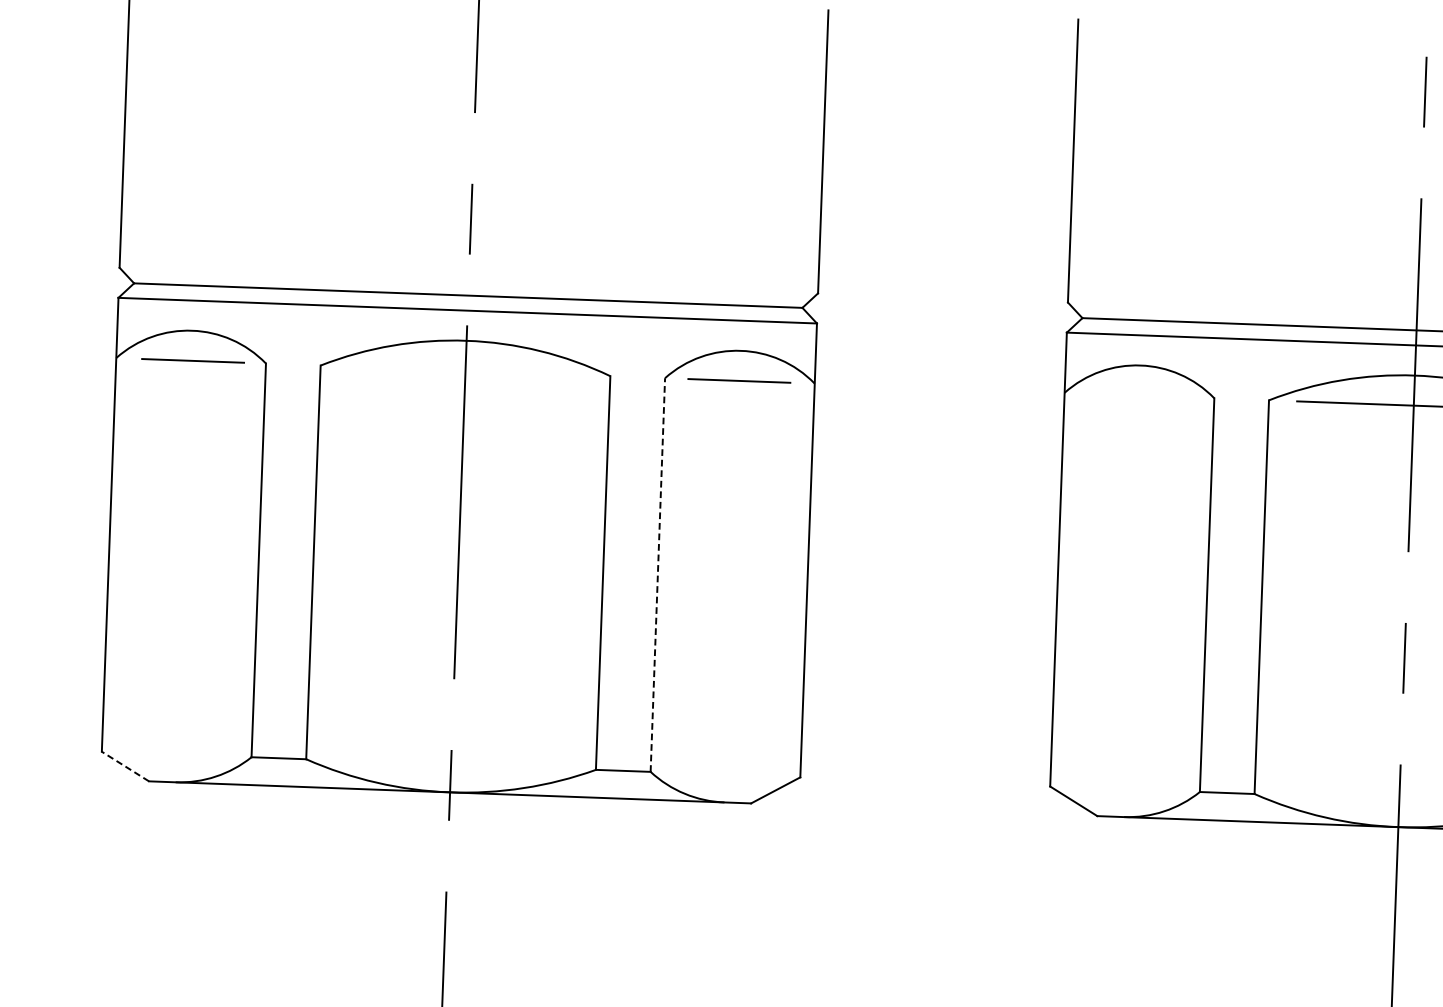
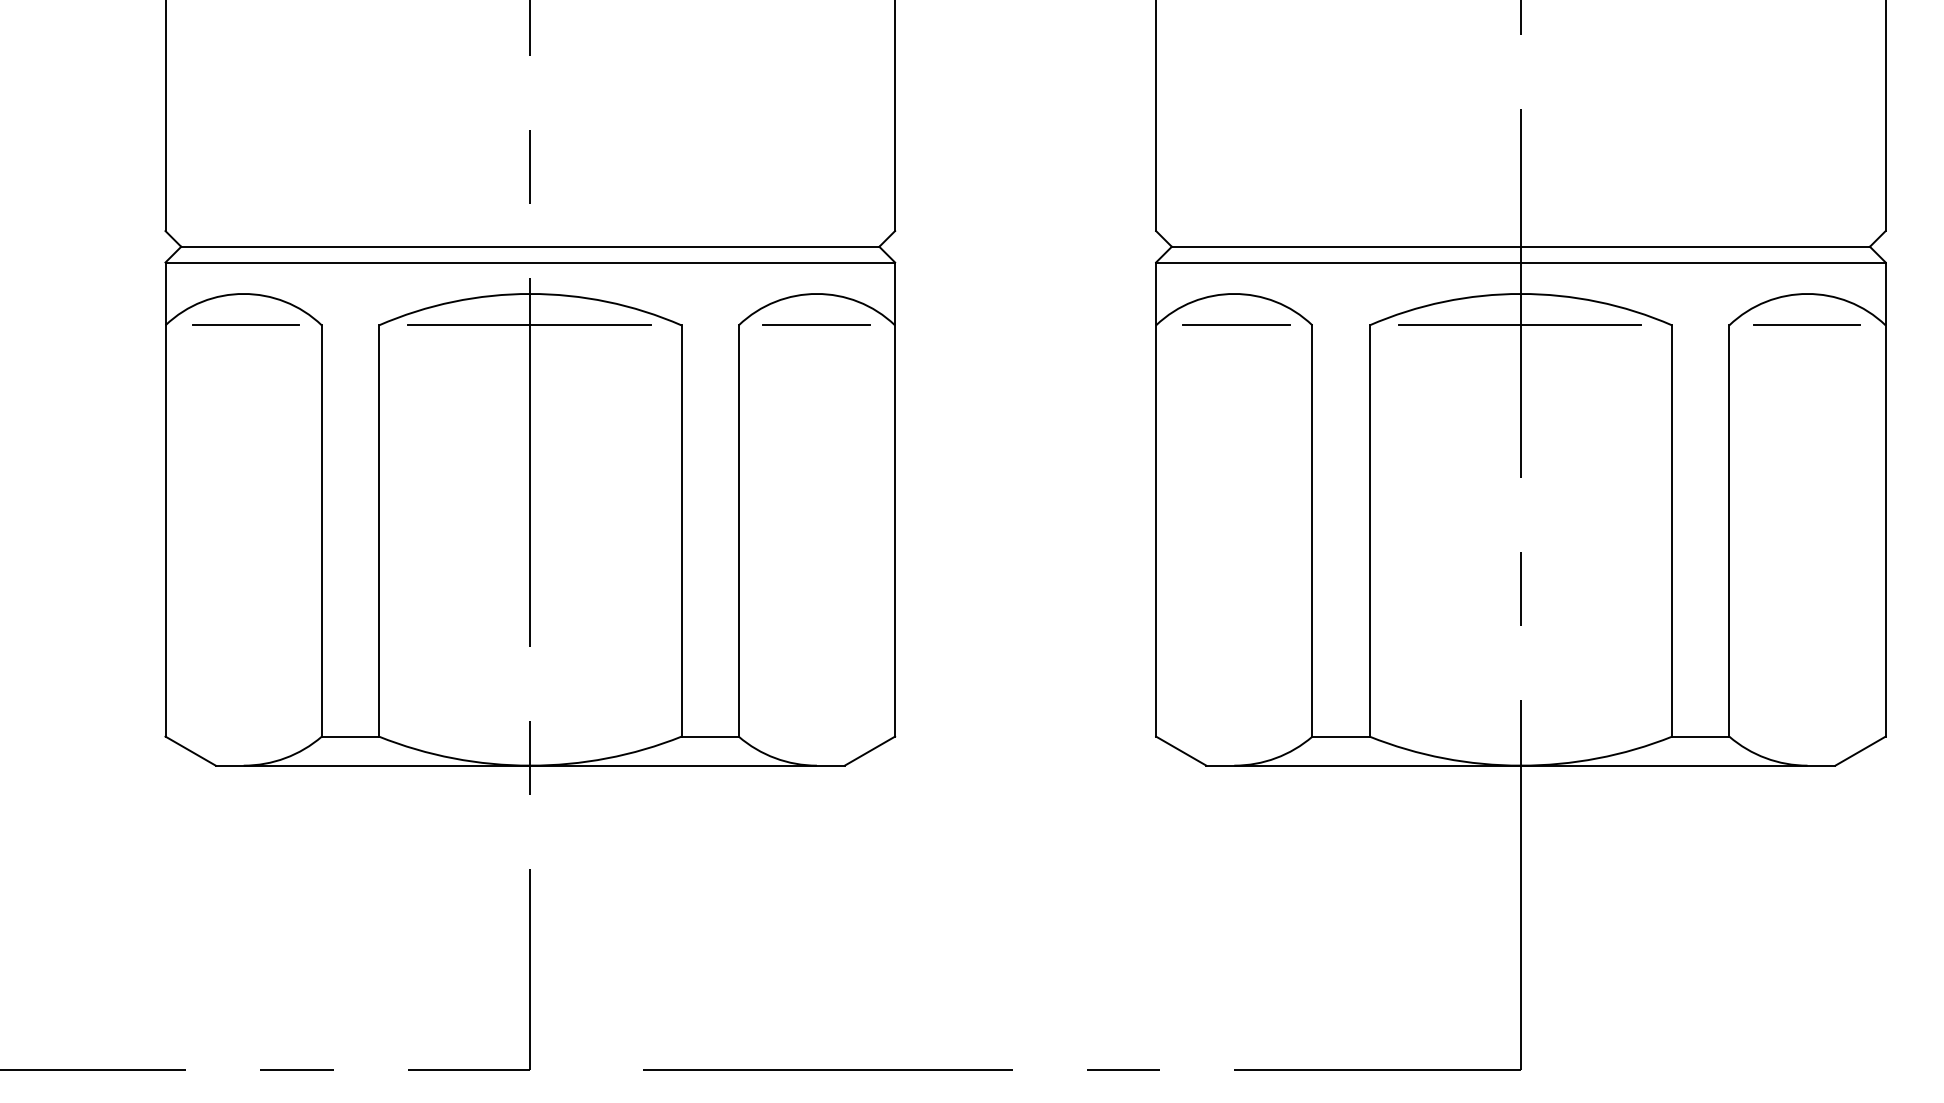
line: (464, 370) -> (529, 325), added
line: (1141, 395) -> (1236, 325), added
line: (657, 575) -> (738, 531), dashed -> solid
line: (125, 765) -> (190, 750), dashed -> solid

